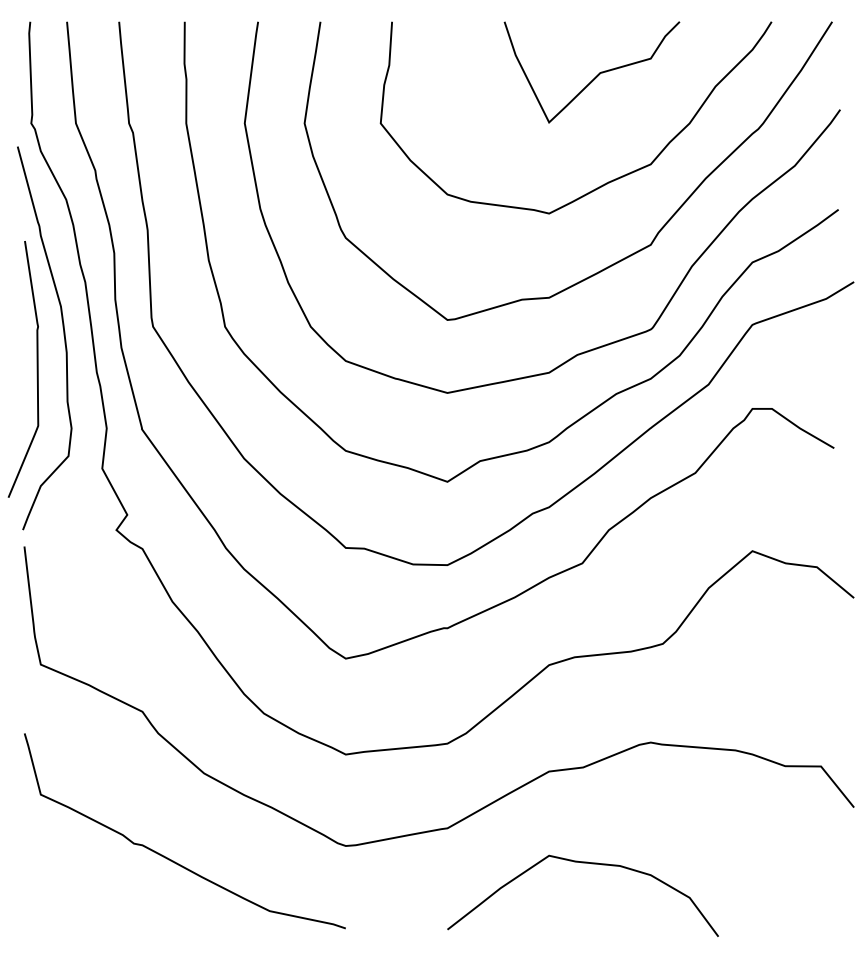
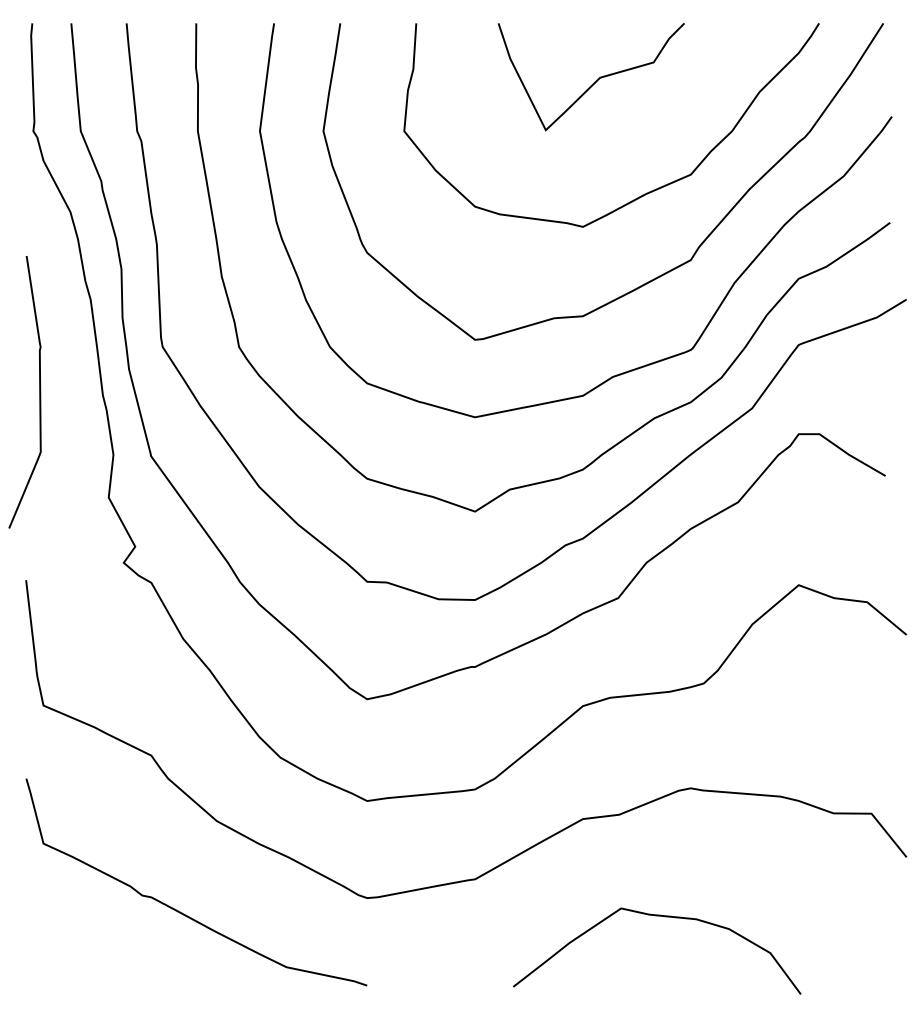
curve: (595, 76) -> (595, 81), moved
curve: (63, 336) -> (67, 357), removed
curve: (582, 863) -> (656, 916), moved

